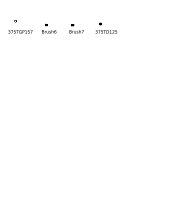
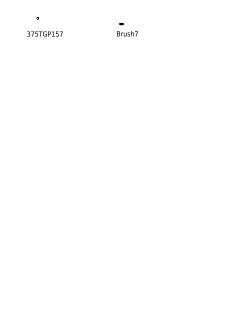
part: (106, 27) -> (171, 27), removed
part: (49, 28) -> (87, 29), removed

